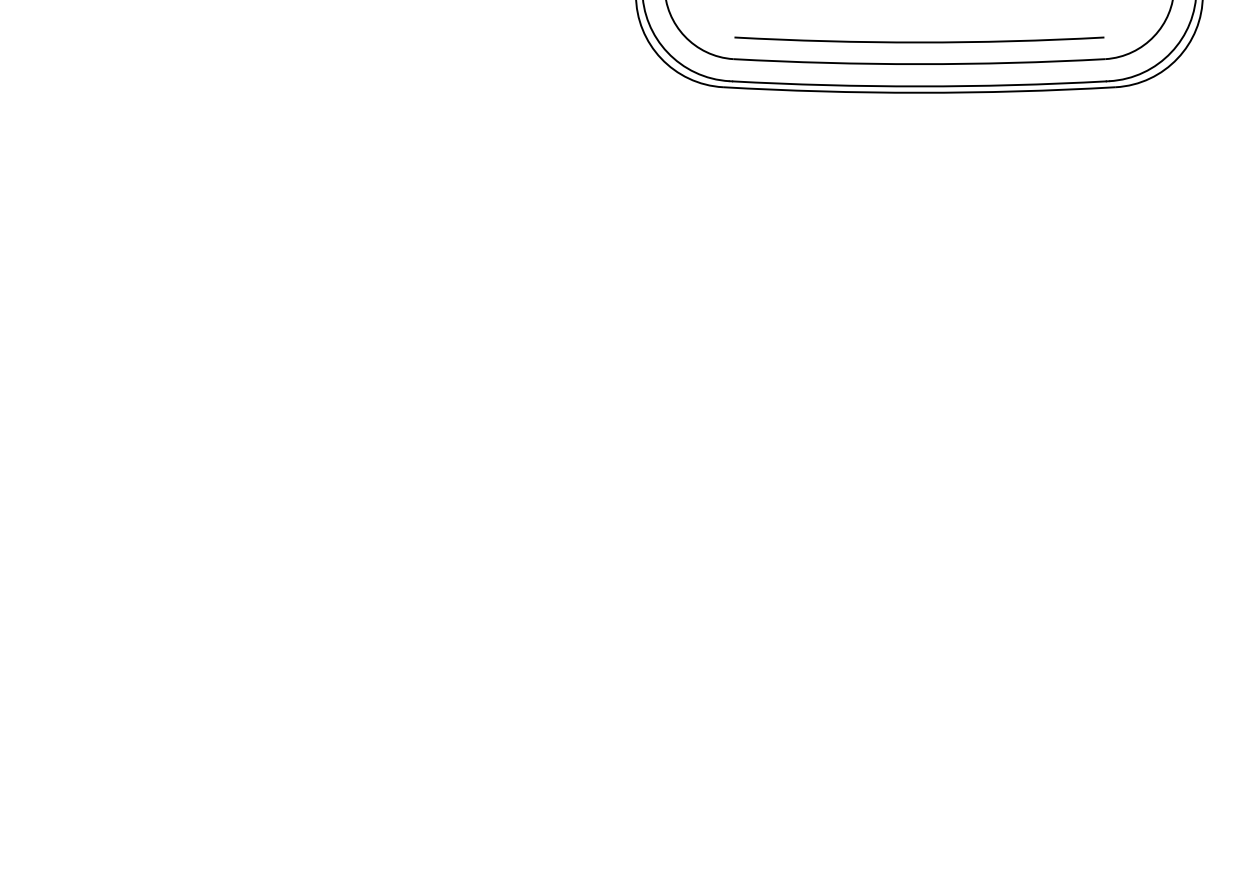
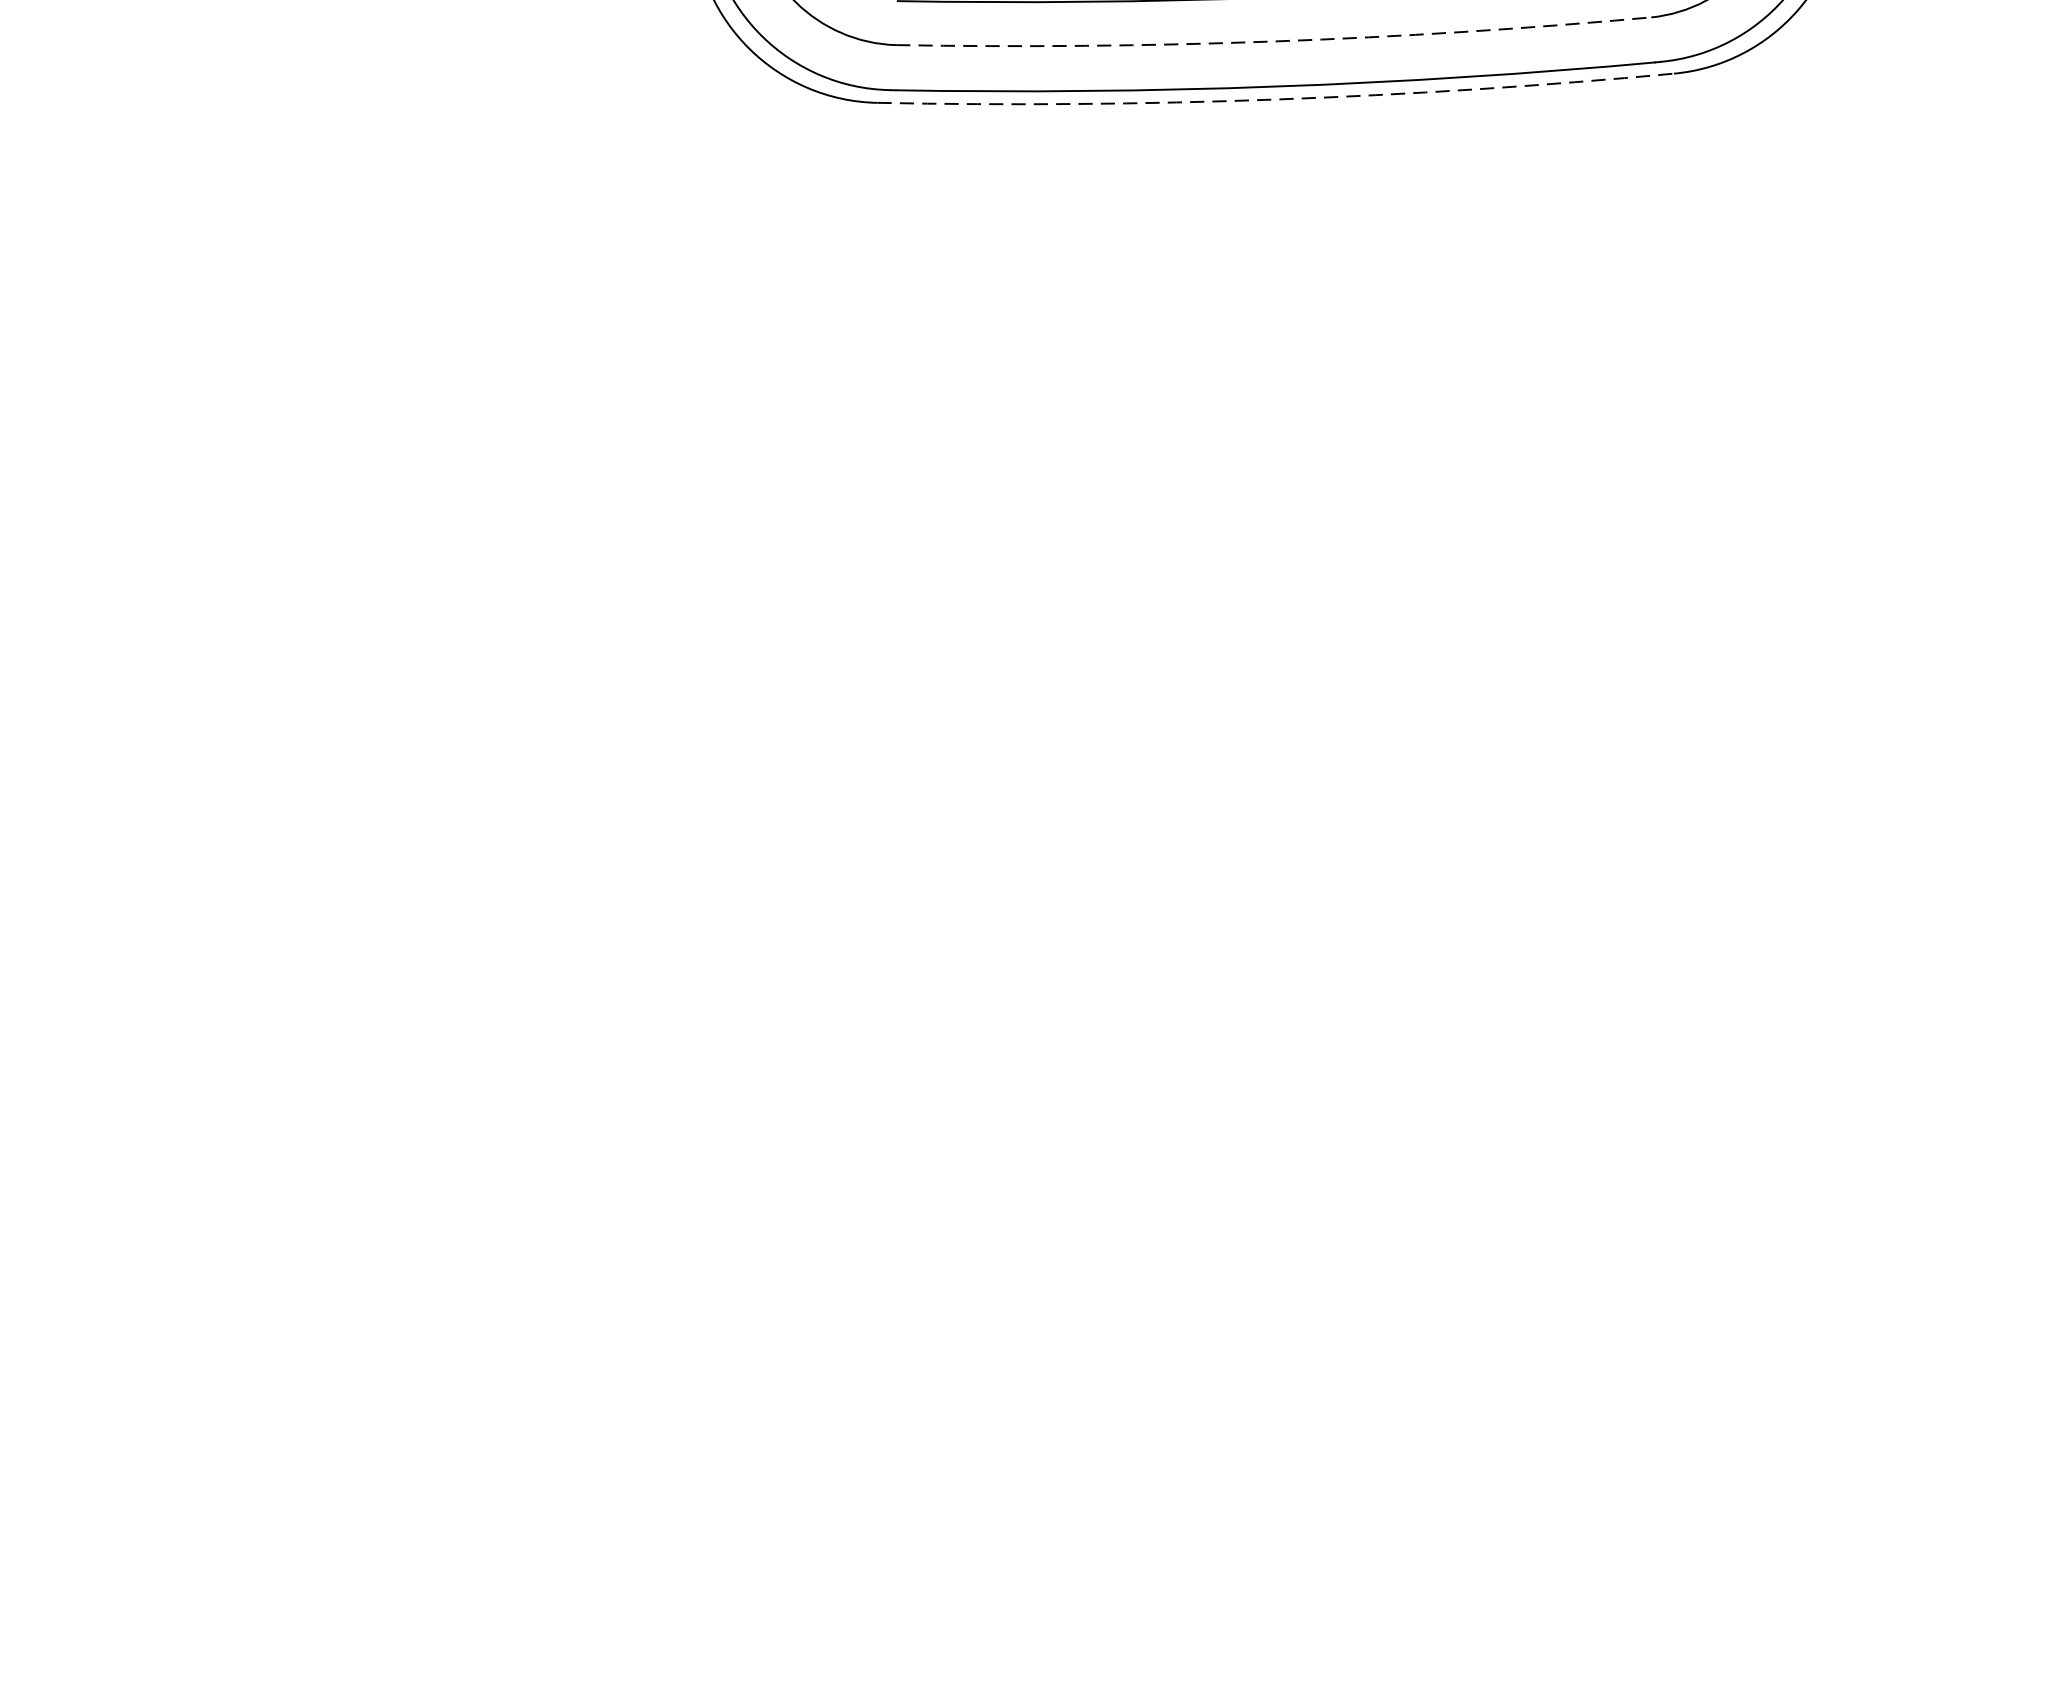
arc: (919, 64) -> (1274, 42), solid -> dashed
arc: (919, 92) -> (1276, 98), solid -> dashed

